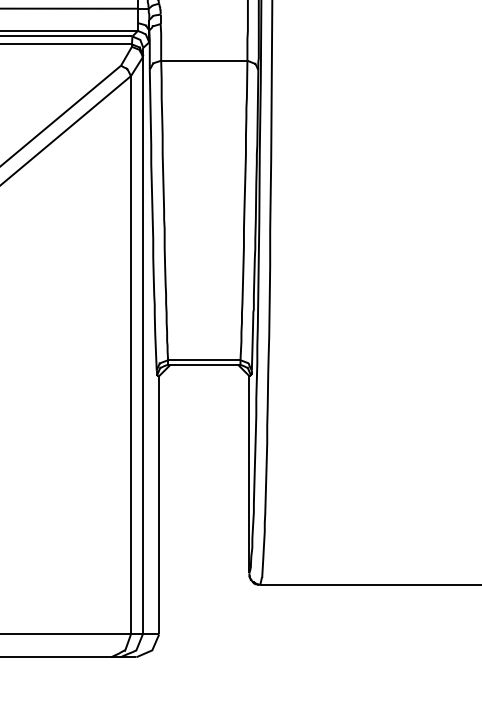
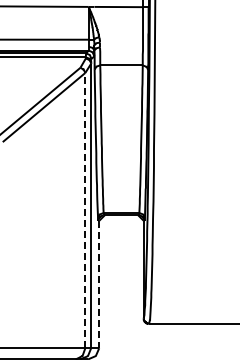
line: (131, 355) -> (85, 210), solid -> dashed
line: (159, 505) -> (99, 284), solid -> dashed

